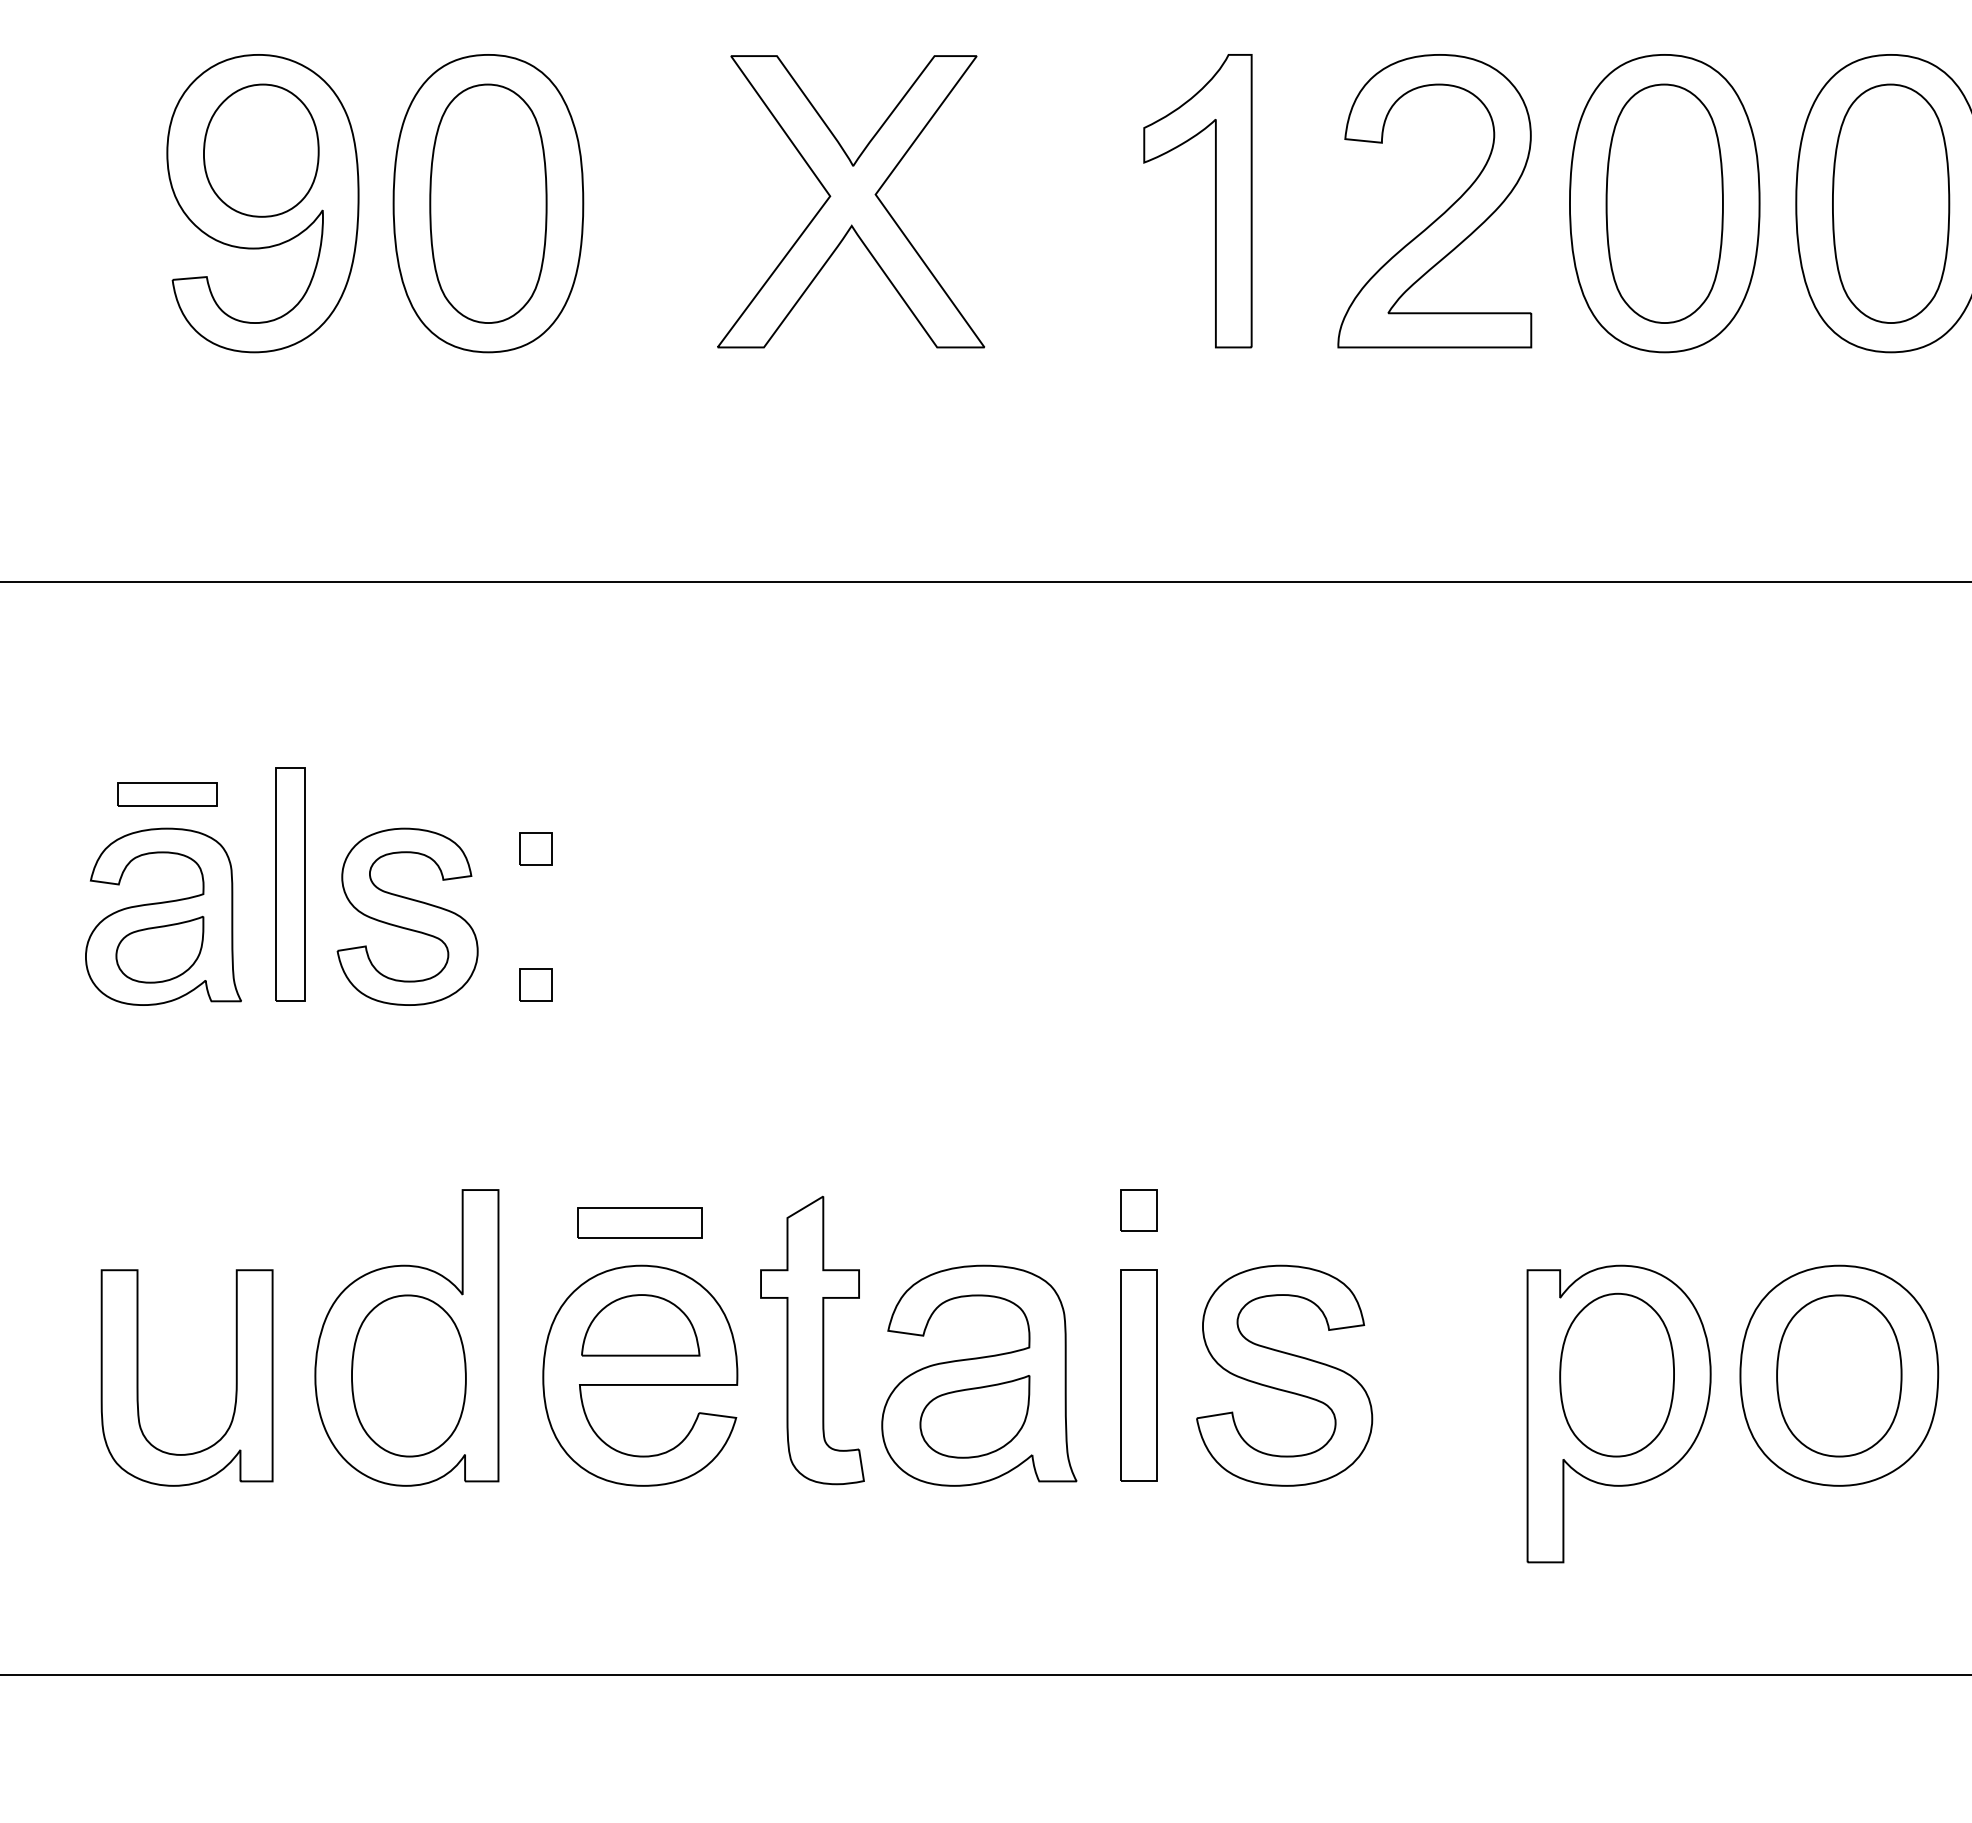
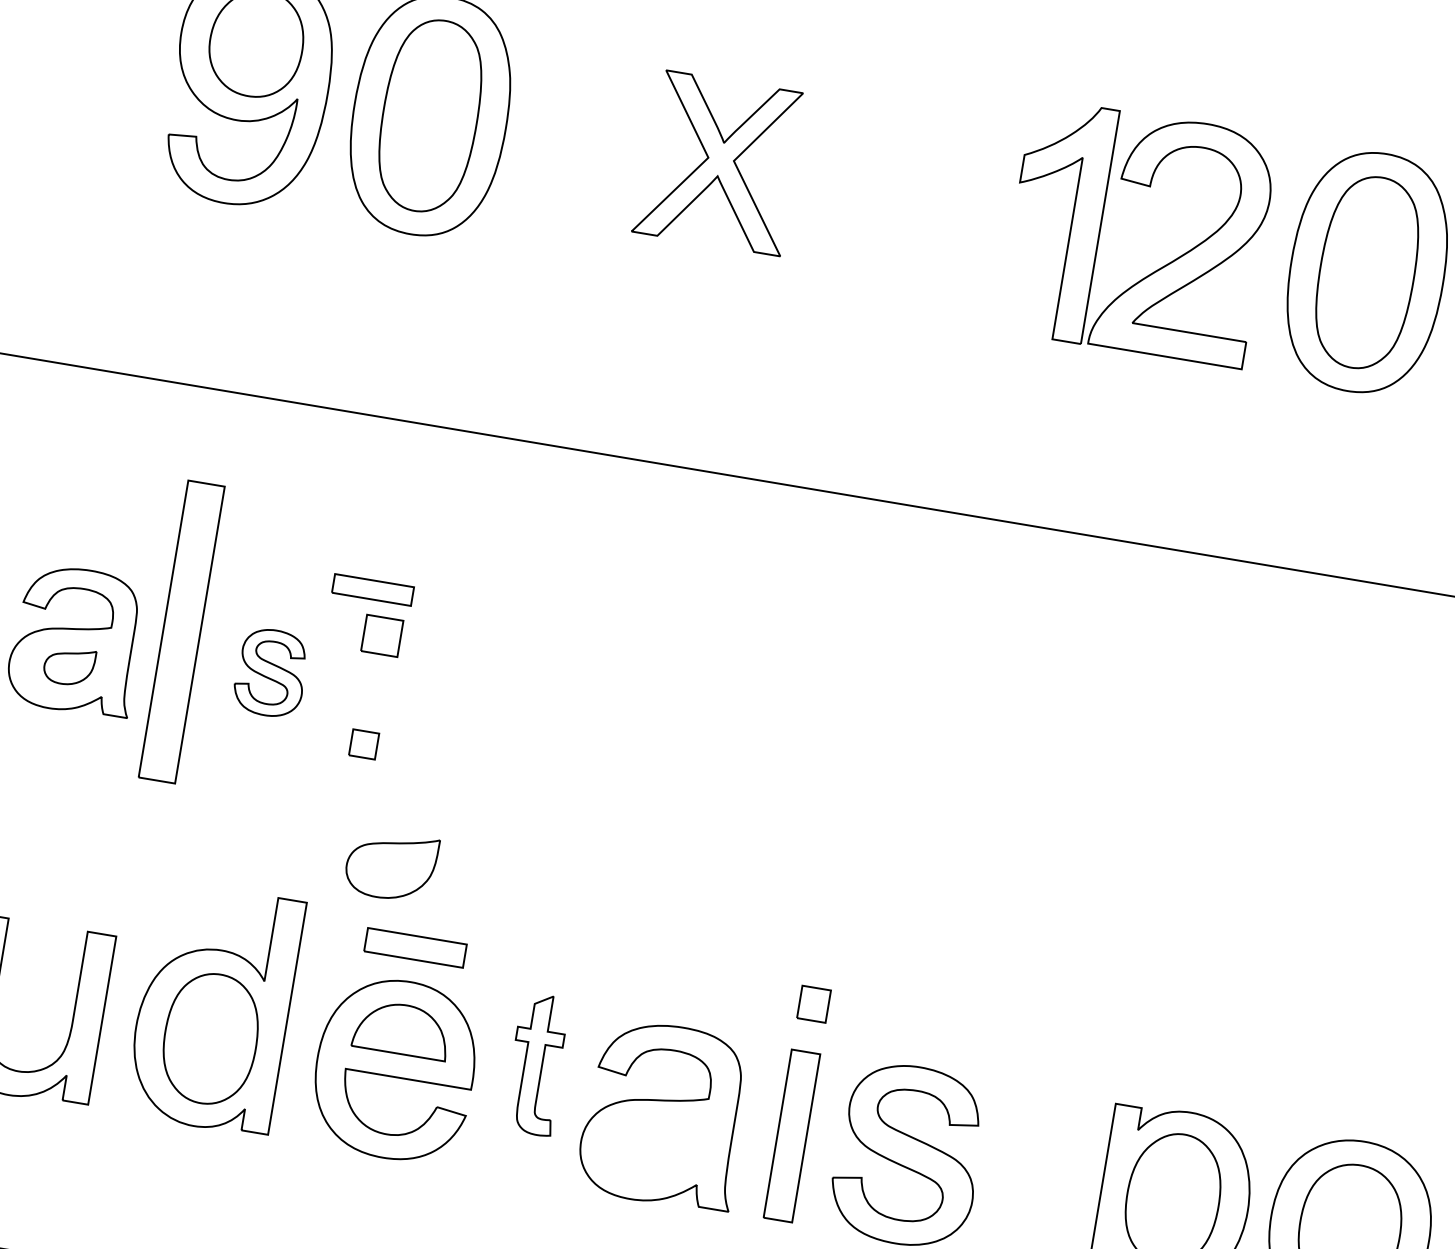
part: (851, 201) -> (719, 162), size x0.7
part: (1215, 201) -> (1071, 223), moved
part: (167, 794) -> (373, 590), moved
part: (535, 848) -> (381, 635), size x1.4
part: (290, 884) -> (181, 631), size x1.6
part: (407, 916) -> (270, 672), size x0.6
part: (159, 949) -> (69, 666), size x0.7
part: (812, 1340) -> (536, 1064), size x0.6
part: (974, 1416) -> (390, 865), moved

